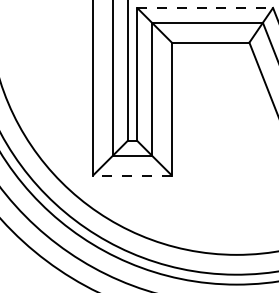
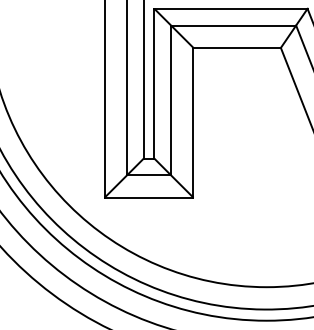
line: (204, 7) -> (230, 8), dashed -> solid
line: (131, 175) -> (148, 197), dashed -> solid

